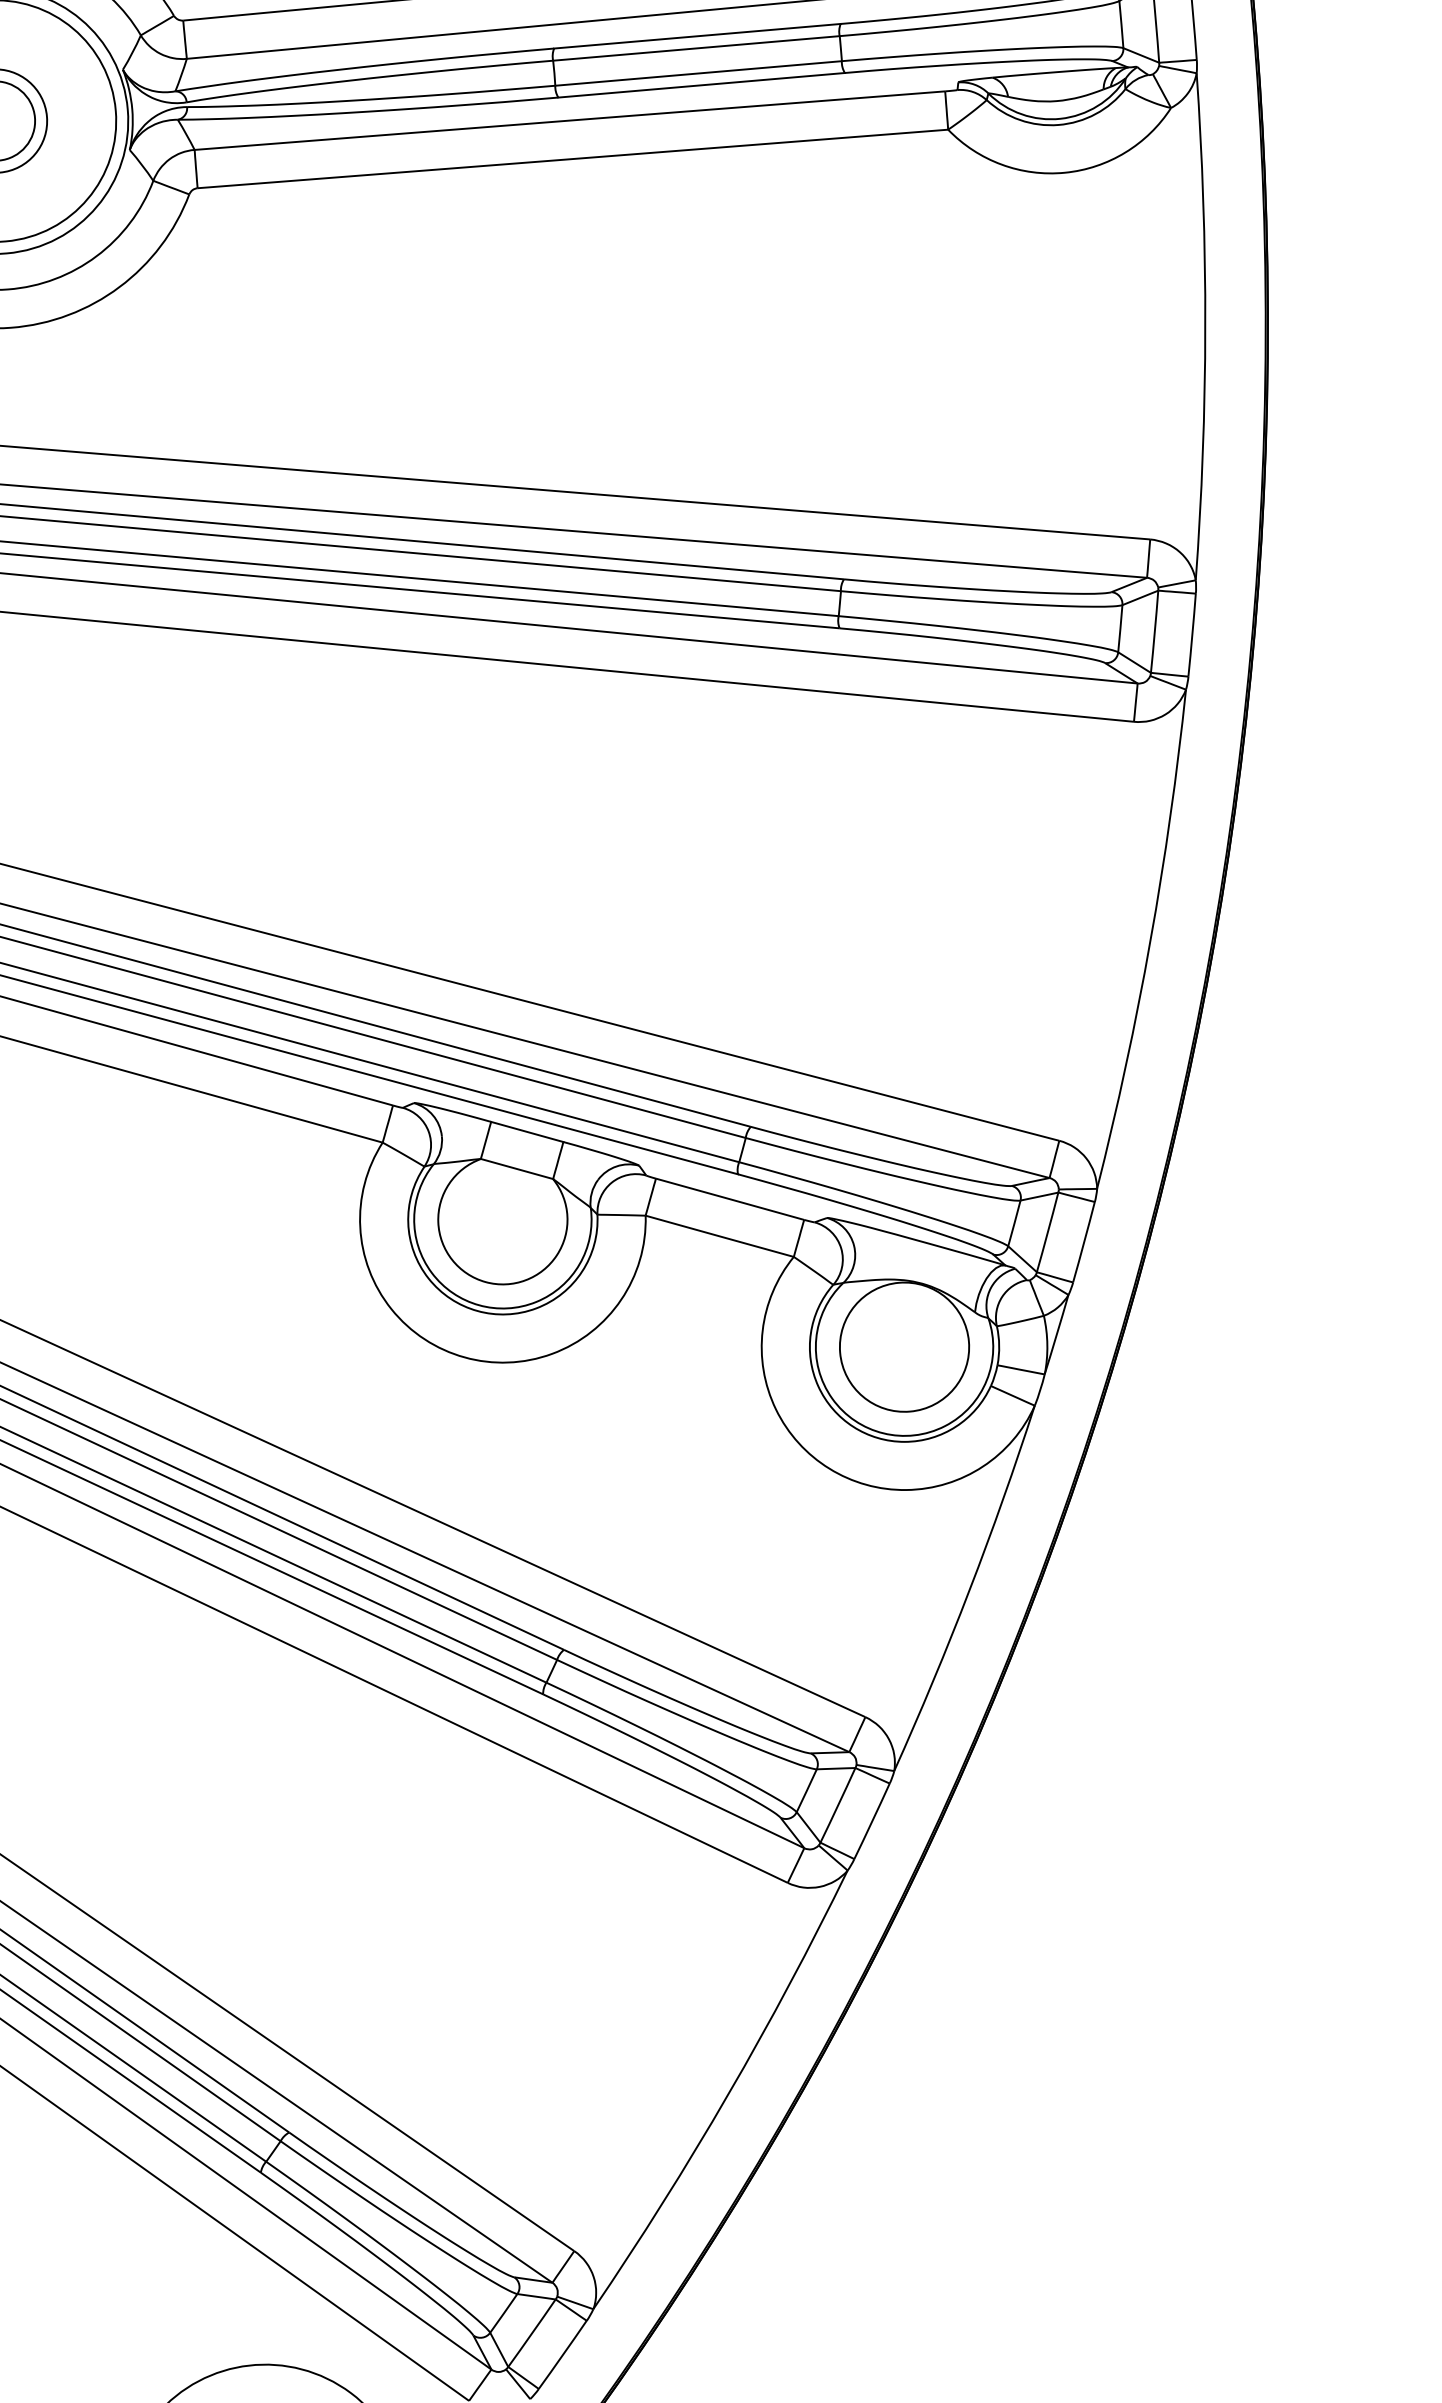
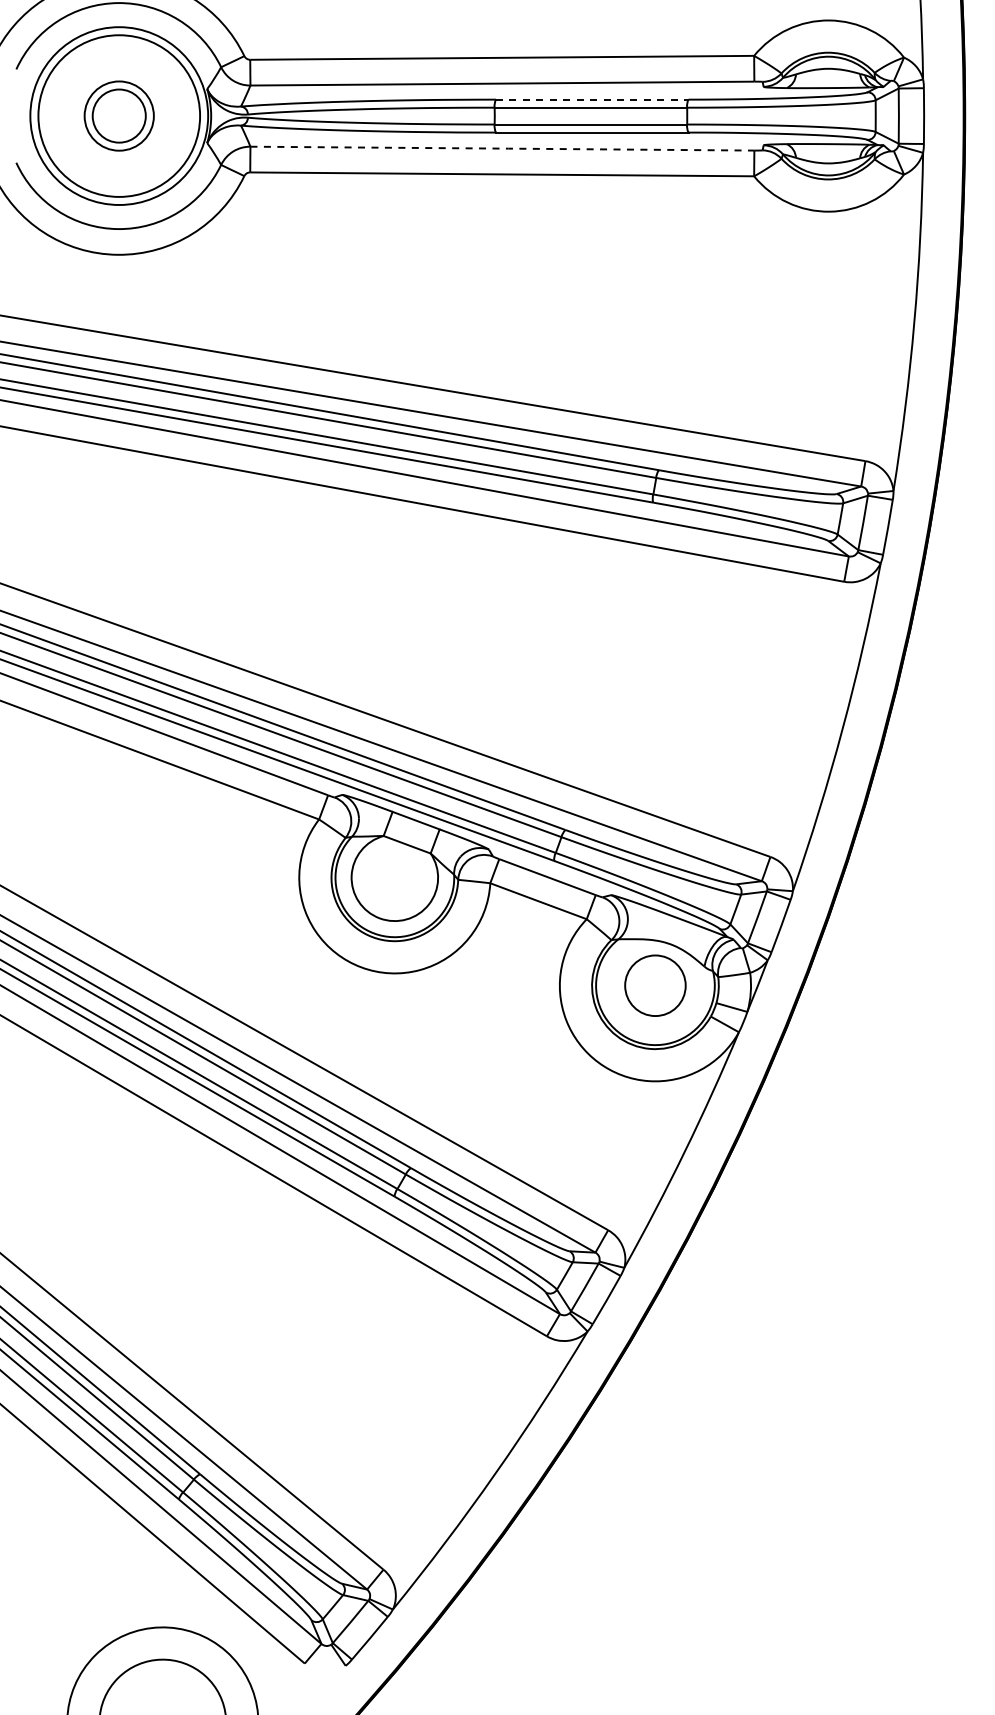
line: (697, 35) -> (592, 99), solid -> dashed
line: (570, 120) -> (502, 148), solid -> dashed
circle: (904, 1346) -> (655, 985), size x0.7

